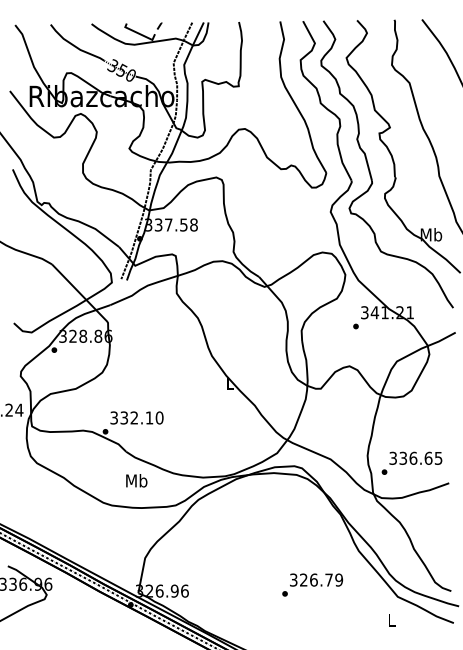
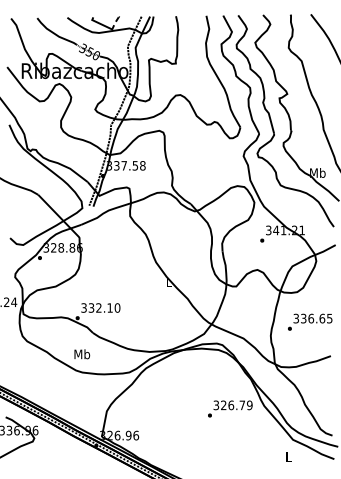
text: (411, 462) -> (309, 321), moved
text: (136, 480) -> (82, 354), moved
text: (312, 584) -> (230, 408), moved

